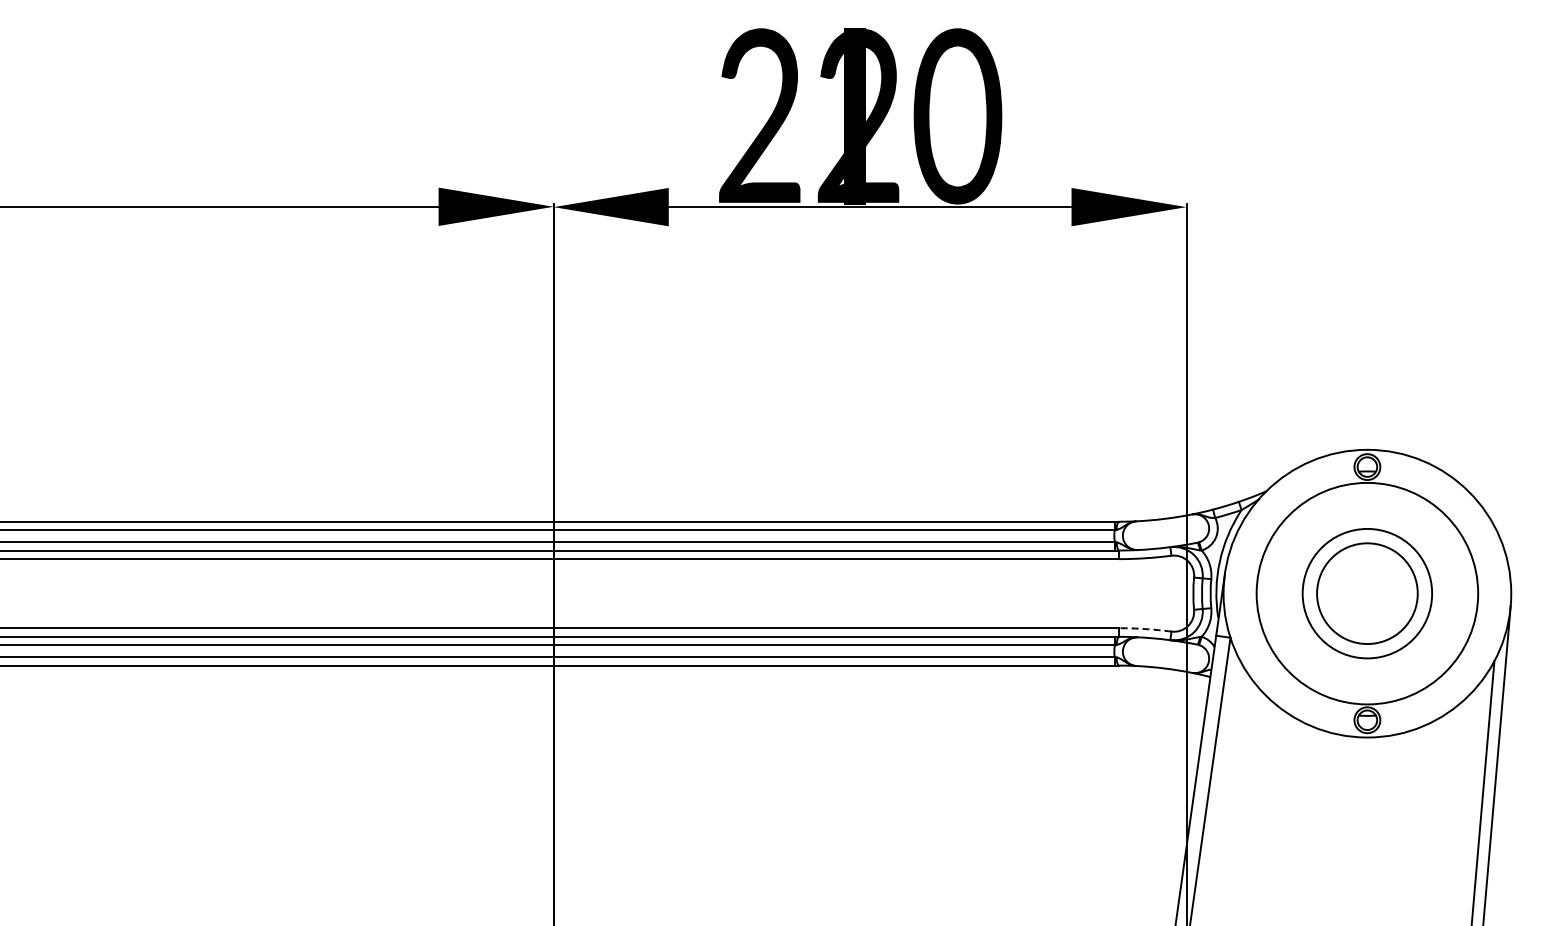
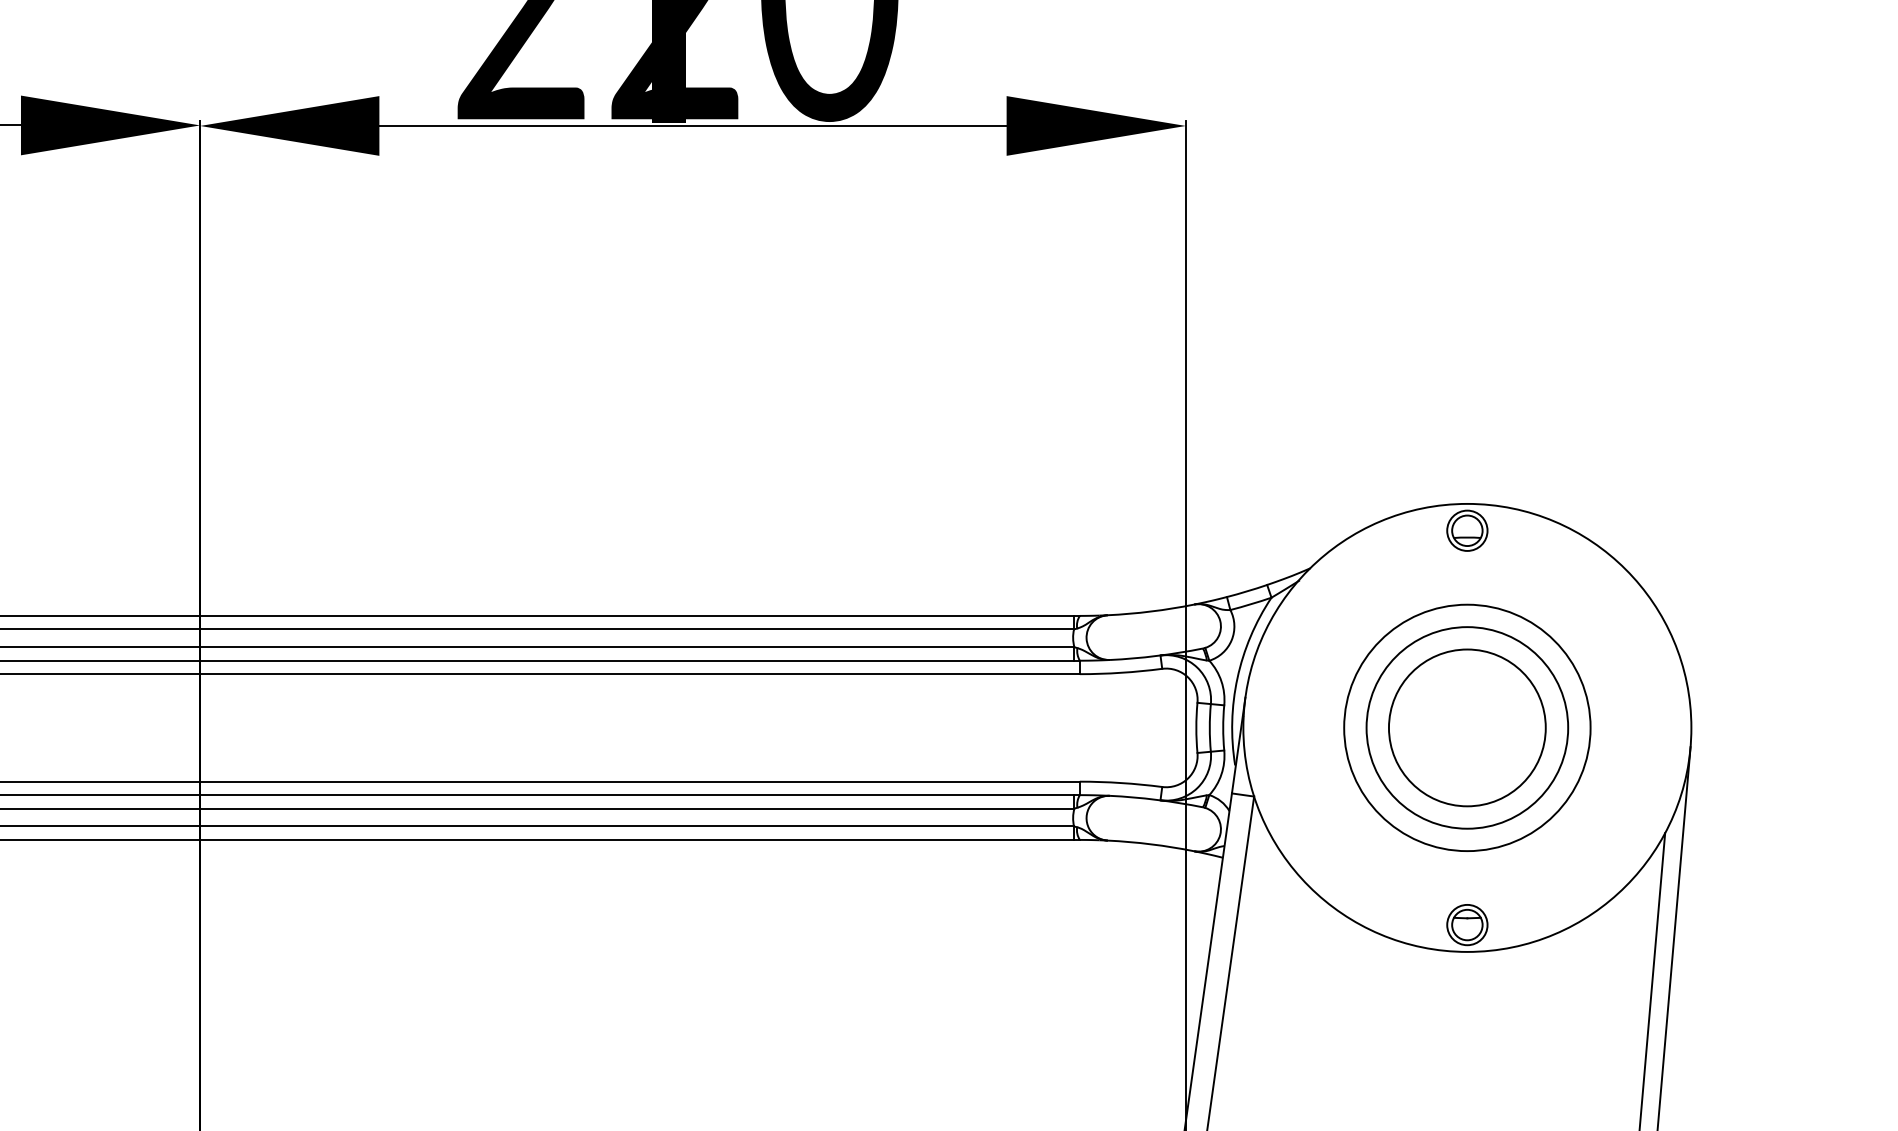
circle: (1367, 593) -> (1467, 727), size x0.71
arc: (1145, 629) -> (1121, 783), dashed -> solid

